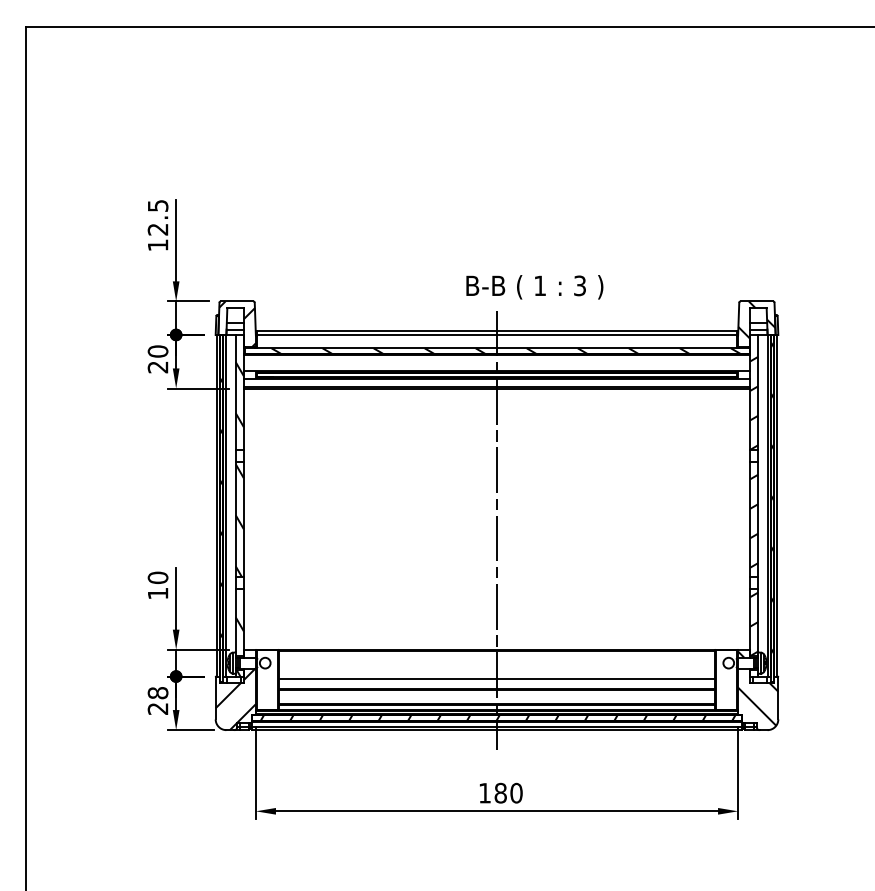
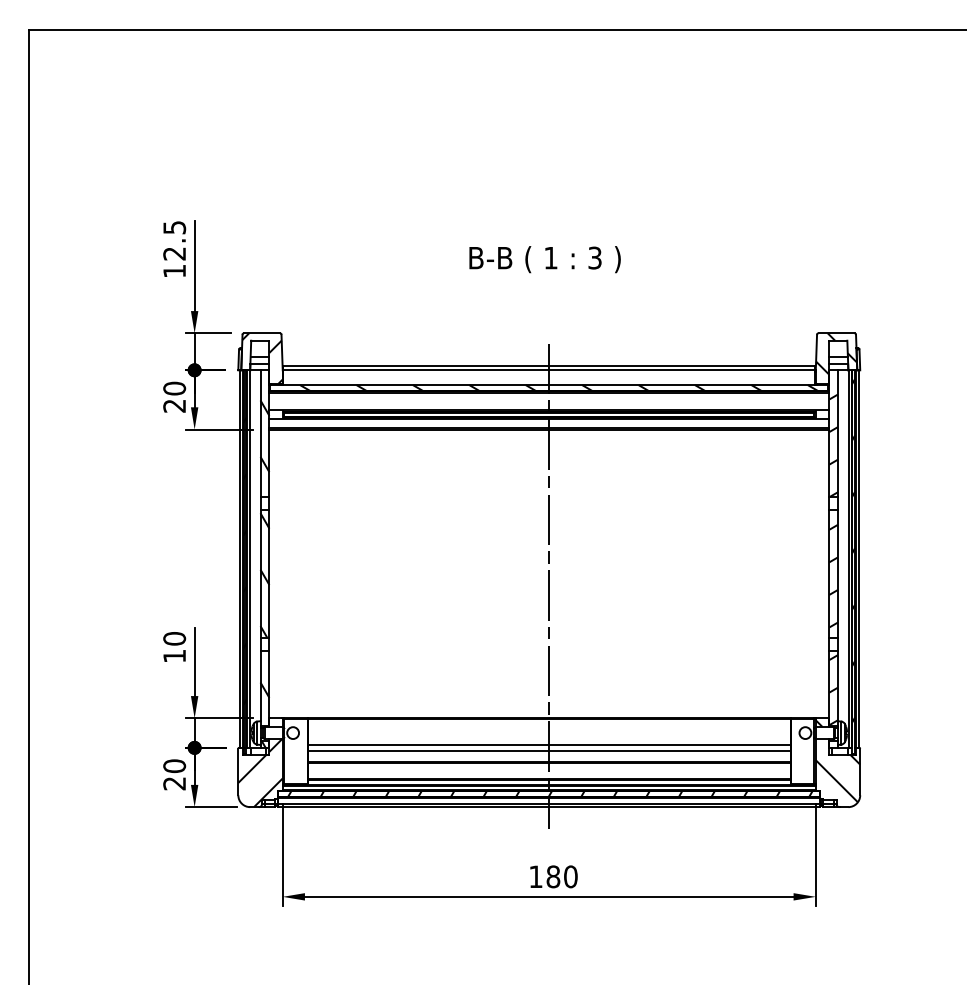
text: (534, 287) -> (544, 259), moved
line: (496, 673) -> (548, 744), added
text: (157, 693) -> (174, 766), 28 -> 20

